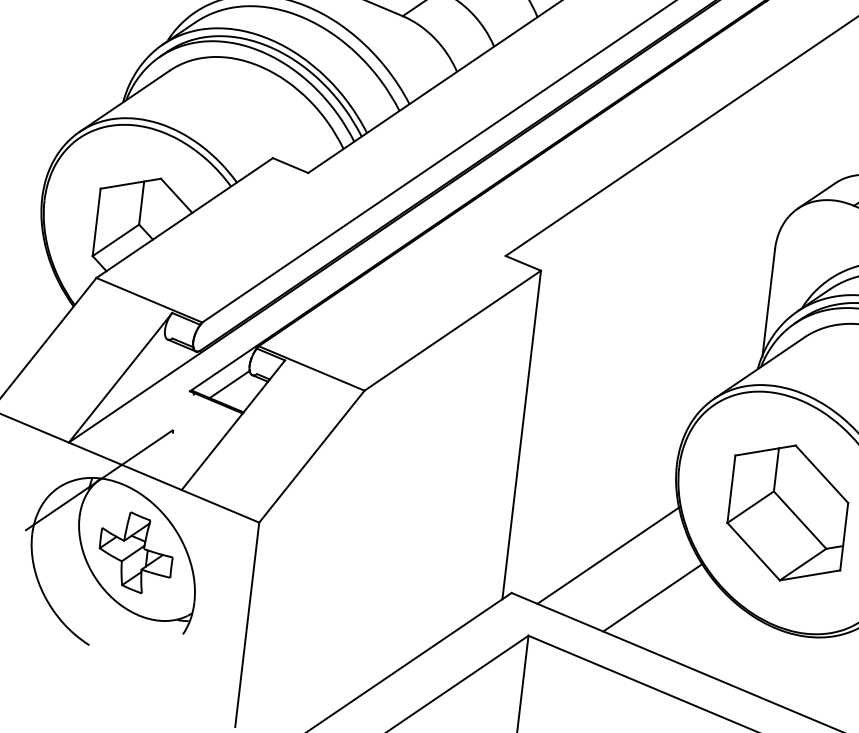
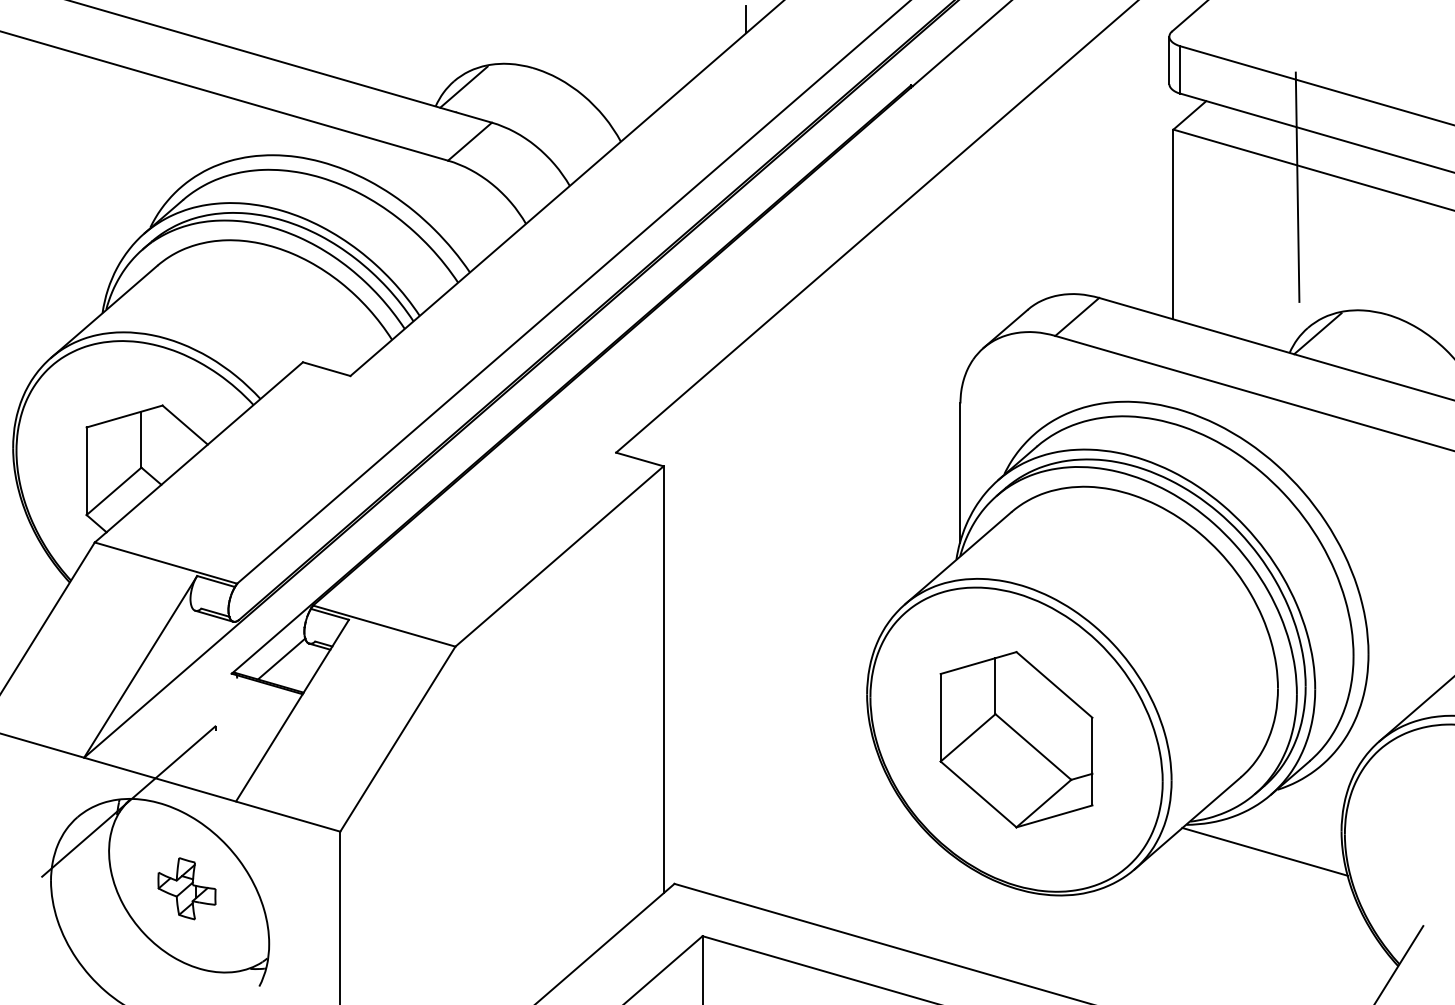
part: (135, 552) -> (186, 888), size x0.6
line: (608, 555) -> (792, 821), removed
line: (652, 597) -> (855, 868), removed

